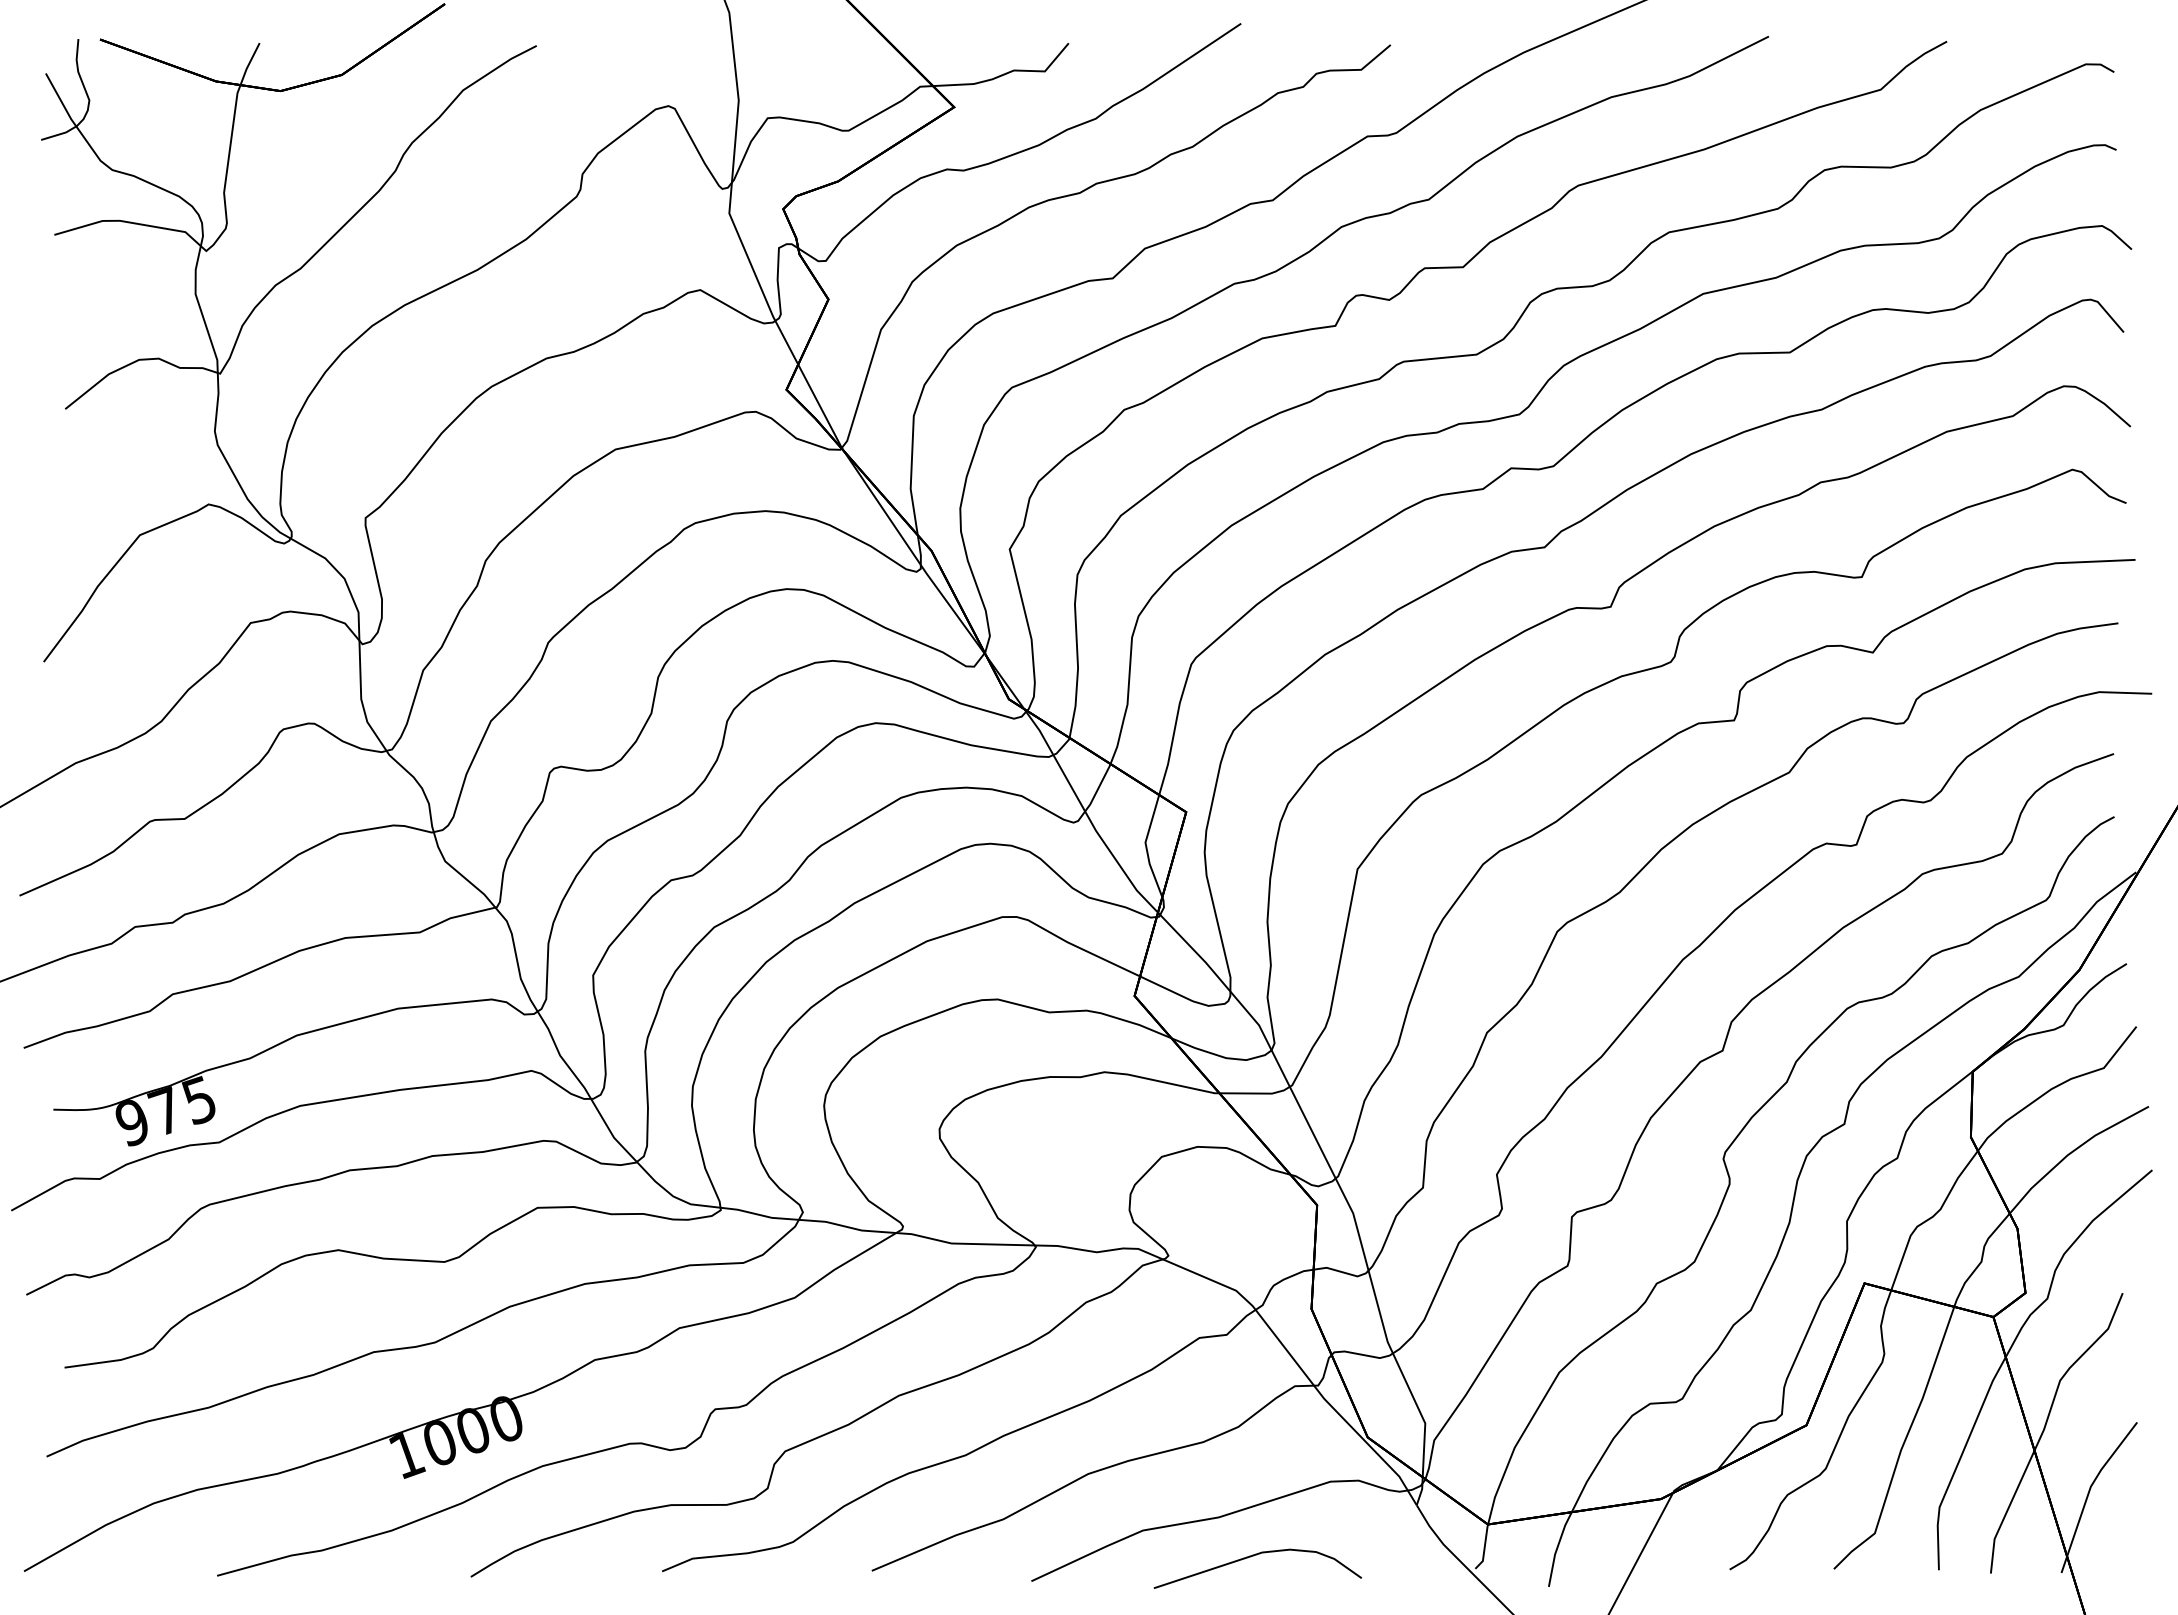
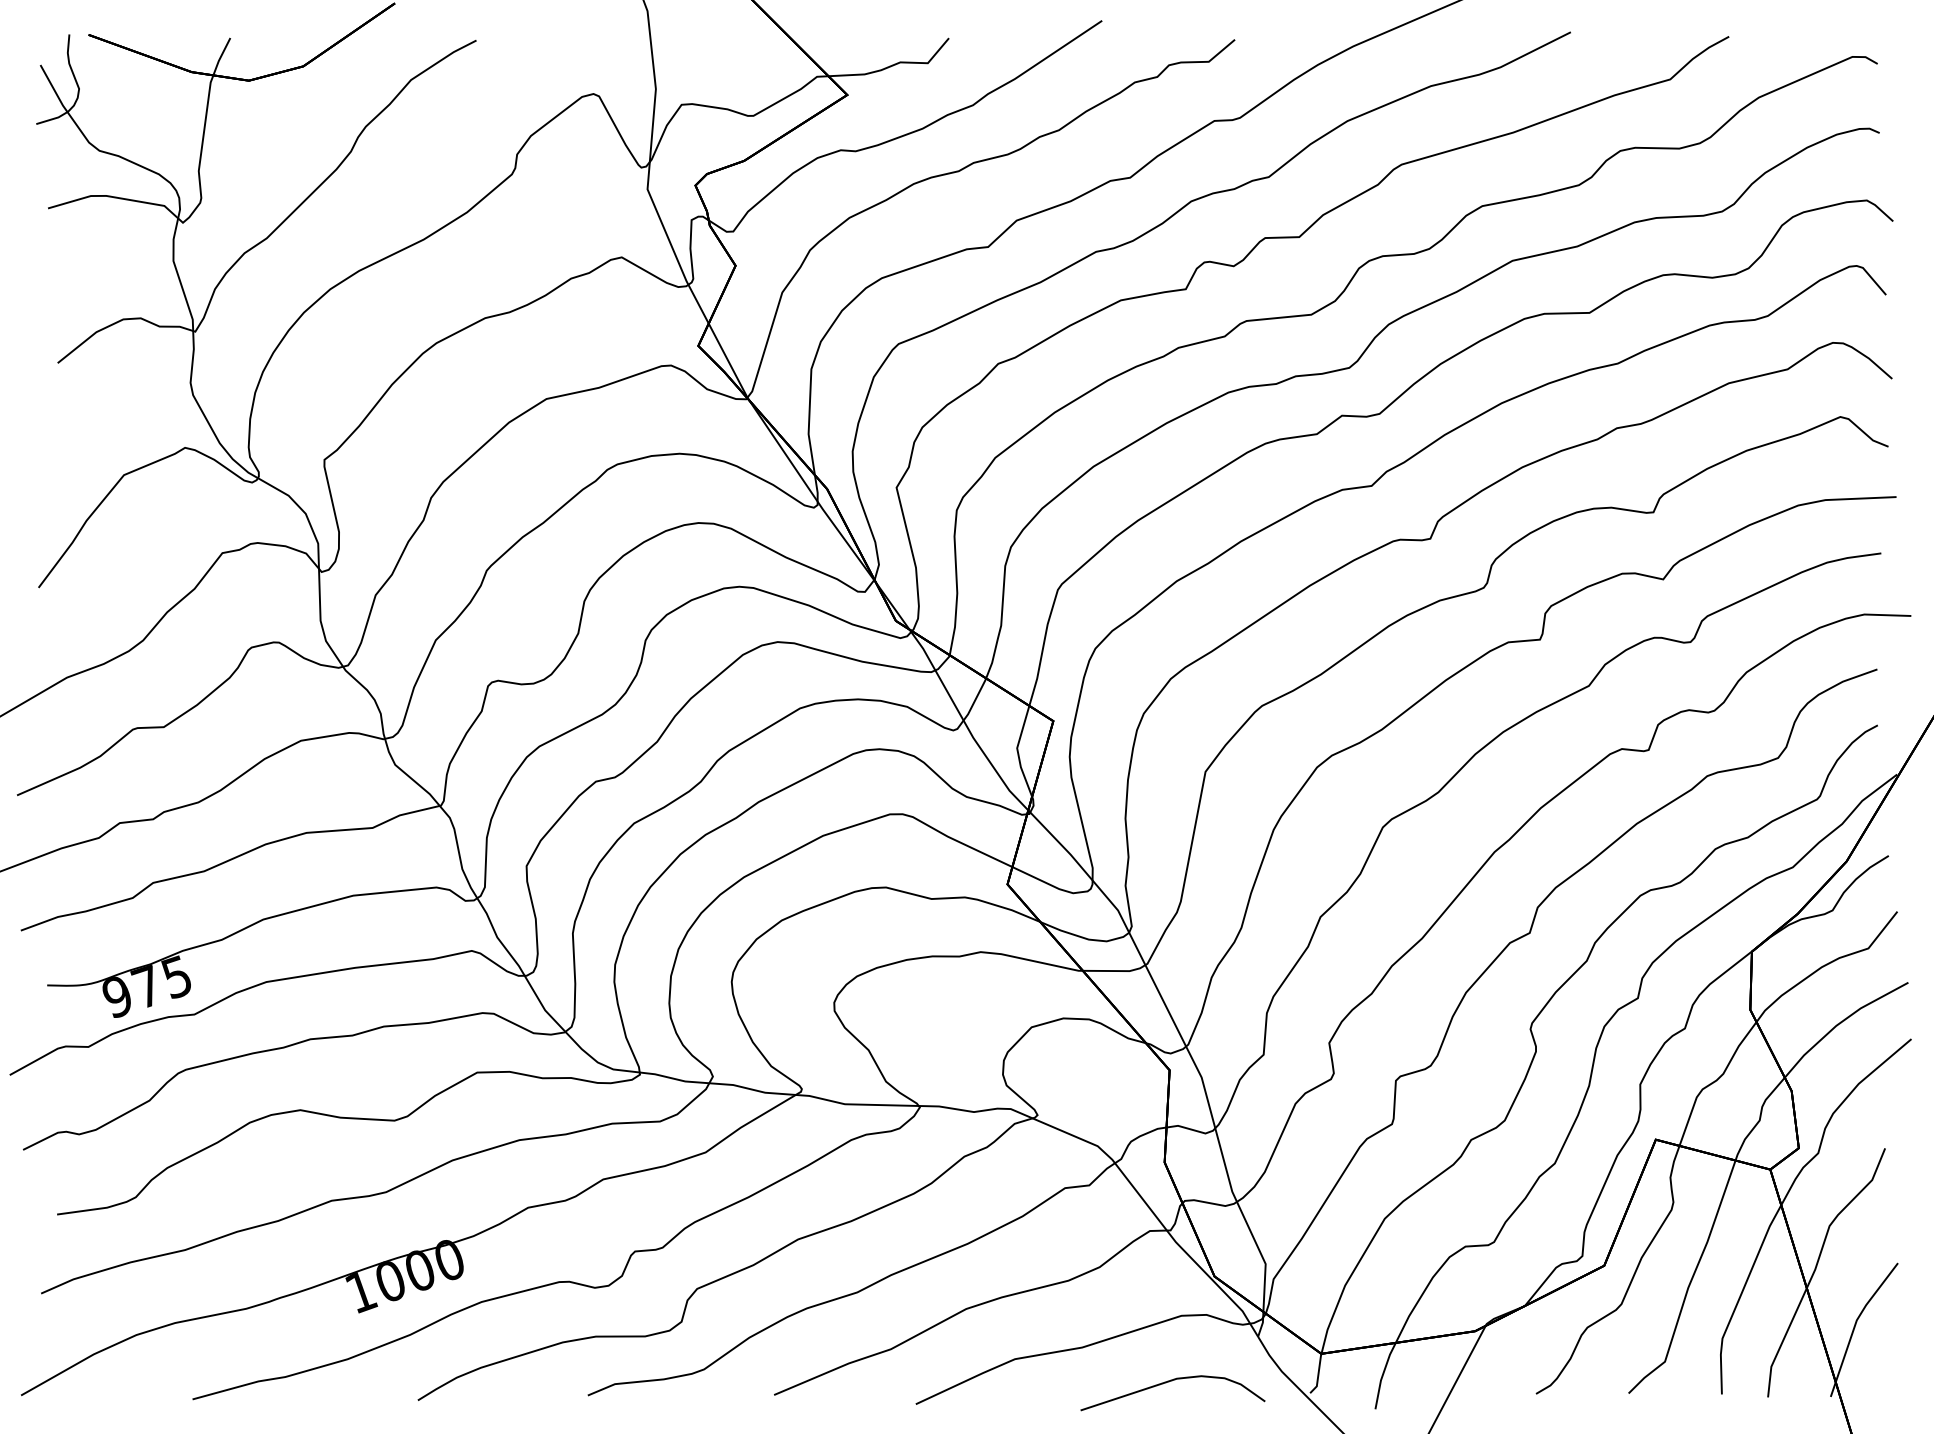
curve: (1253, 1556) -> (1169, 1382), moved

